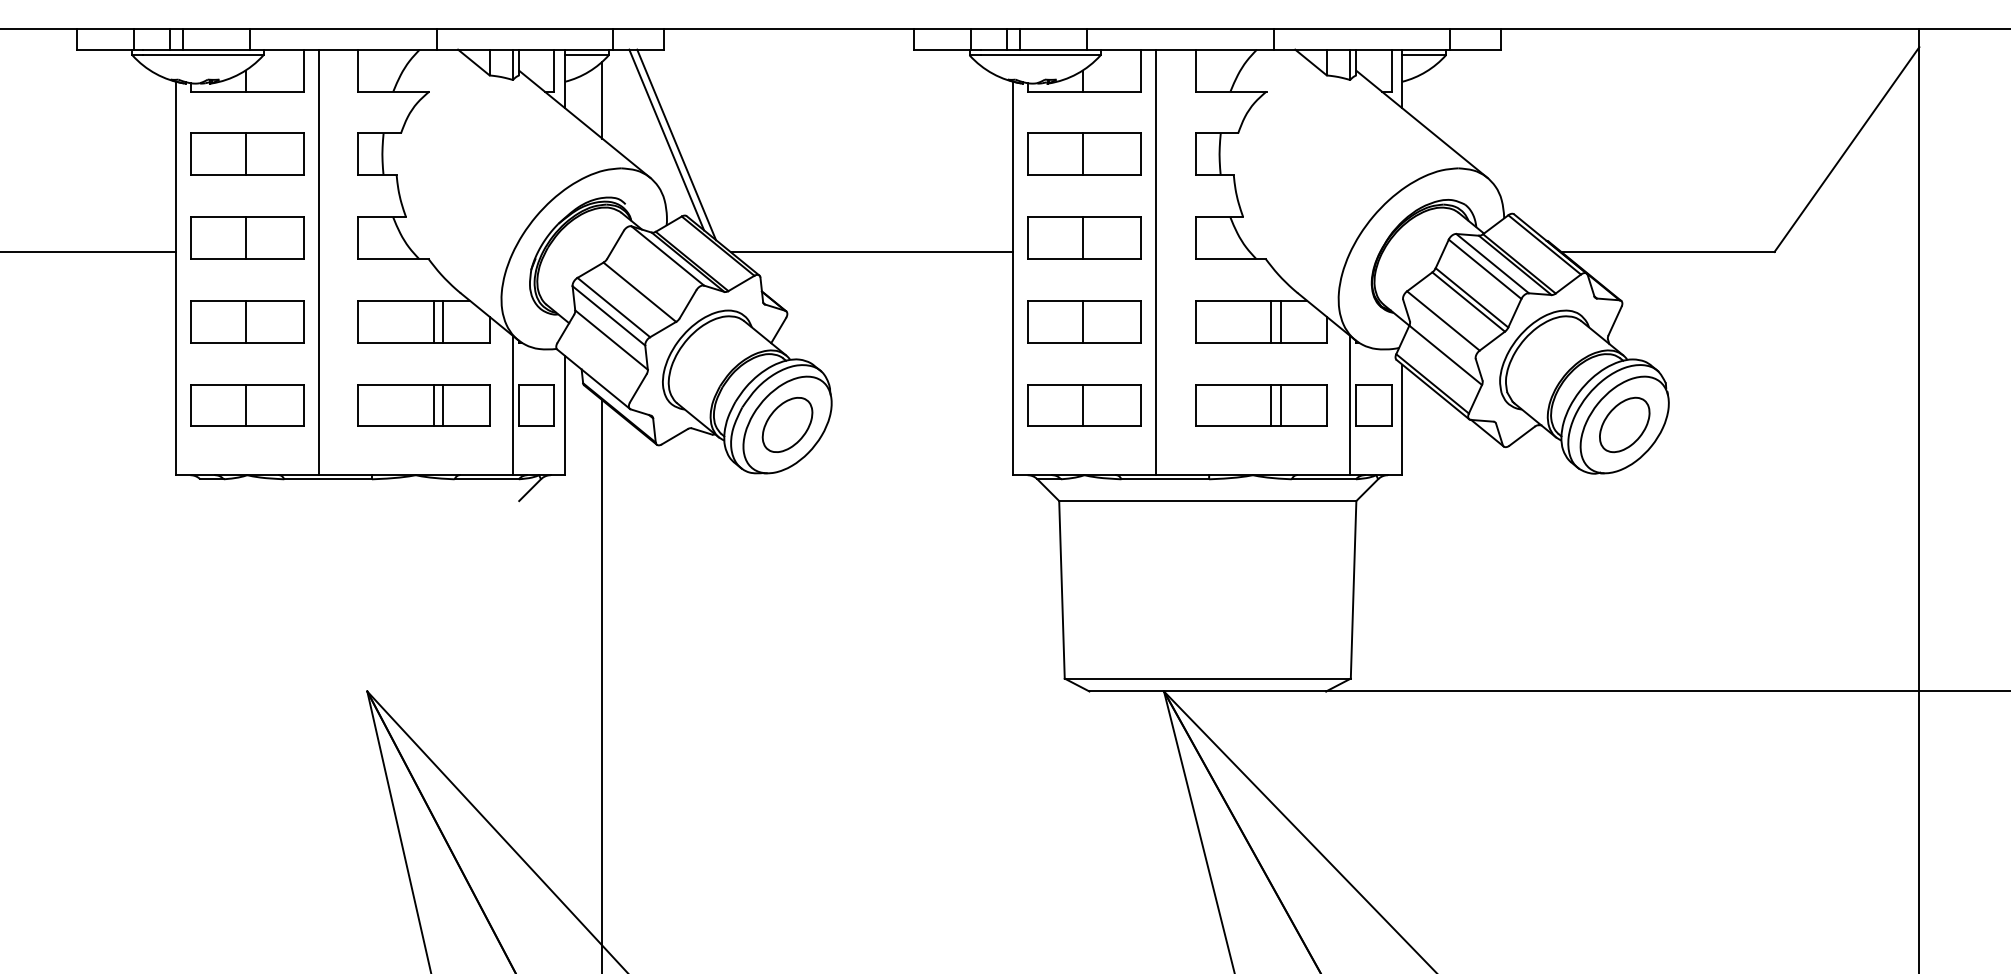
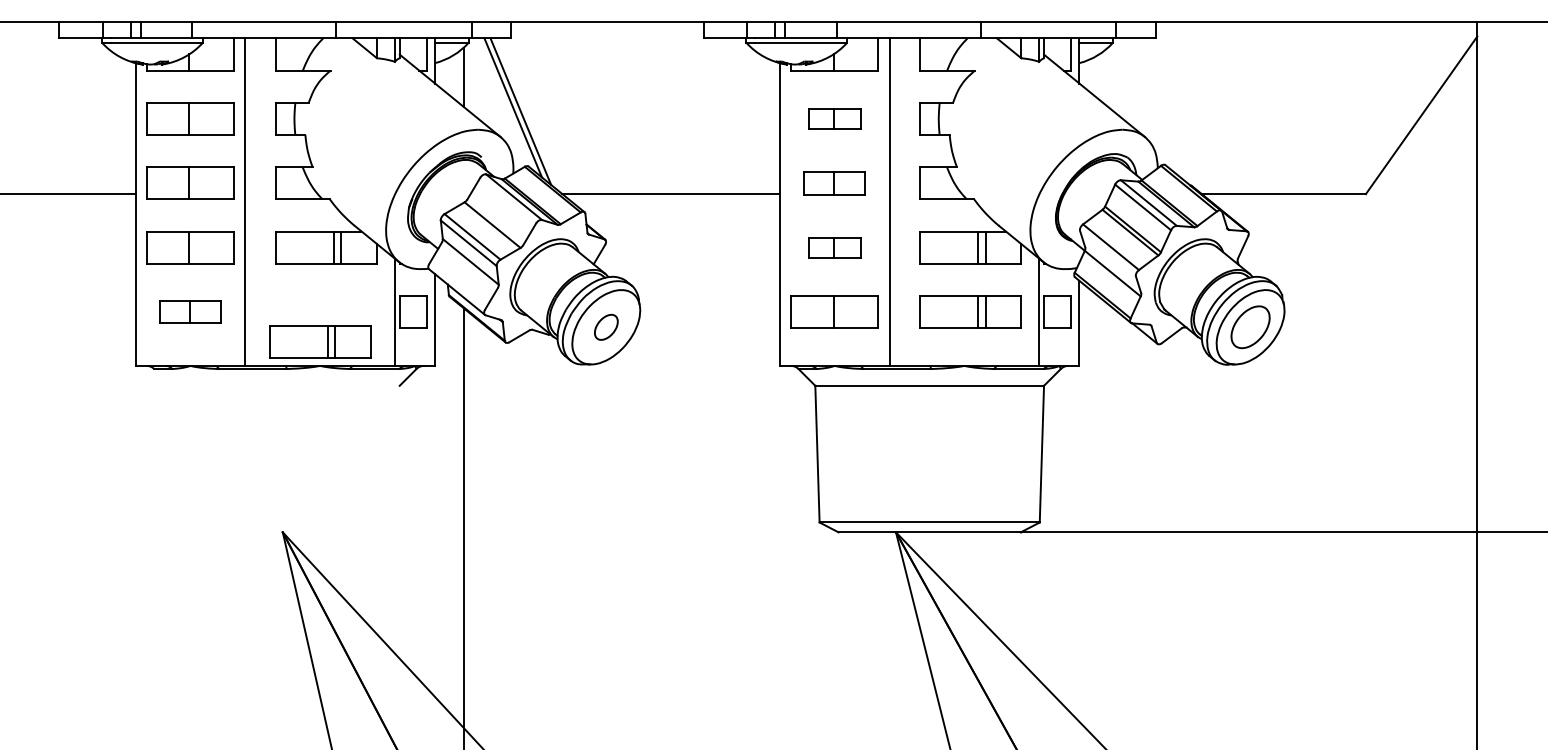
part: (1084, 153) -> (834, 118), size x0.6
part: (1084, 236) -> (834, 182), size x0.7
part: (1084, 321) -> (834, 247), size x0.6
part: (247, 404) -> (190, 311), size x0.7
part: (424, 404) -> (320, 341), moved
part: (787, 425) -> (606, 327), size x0.6

